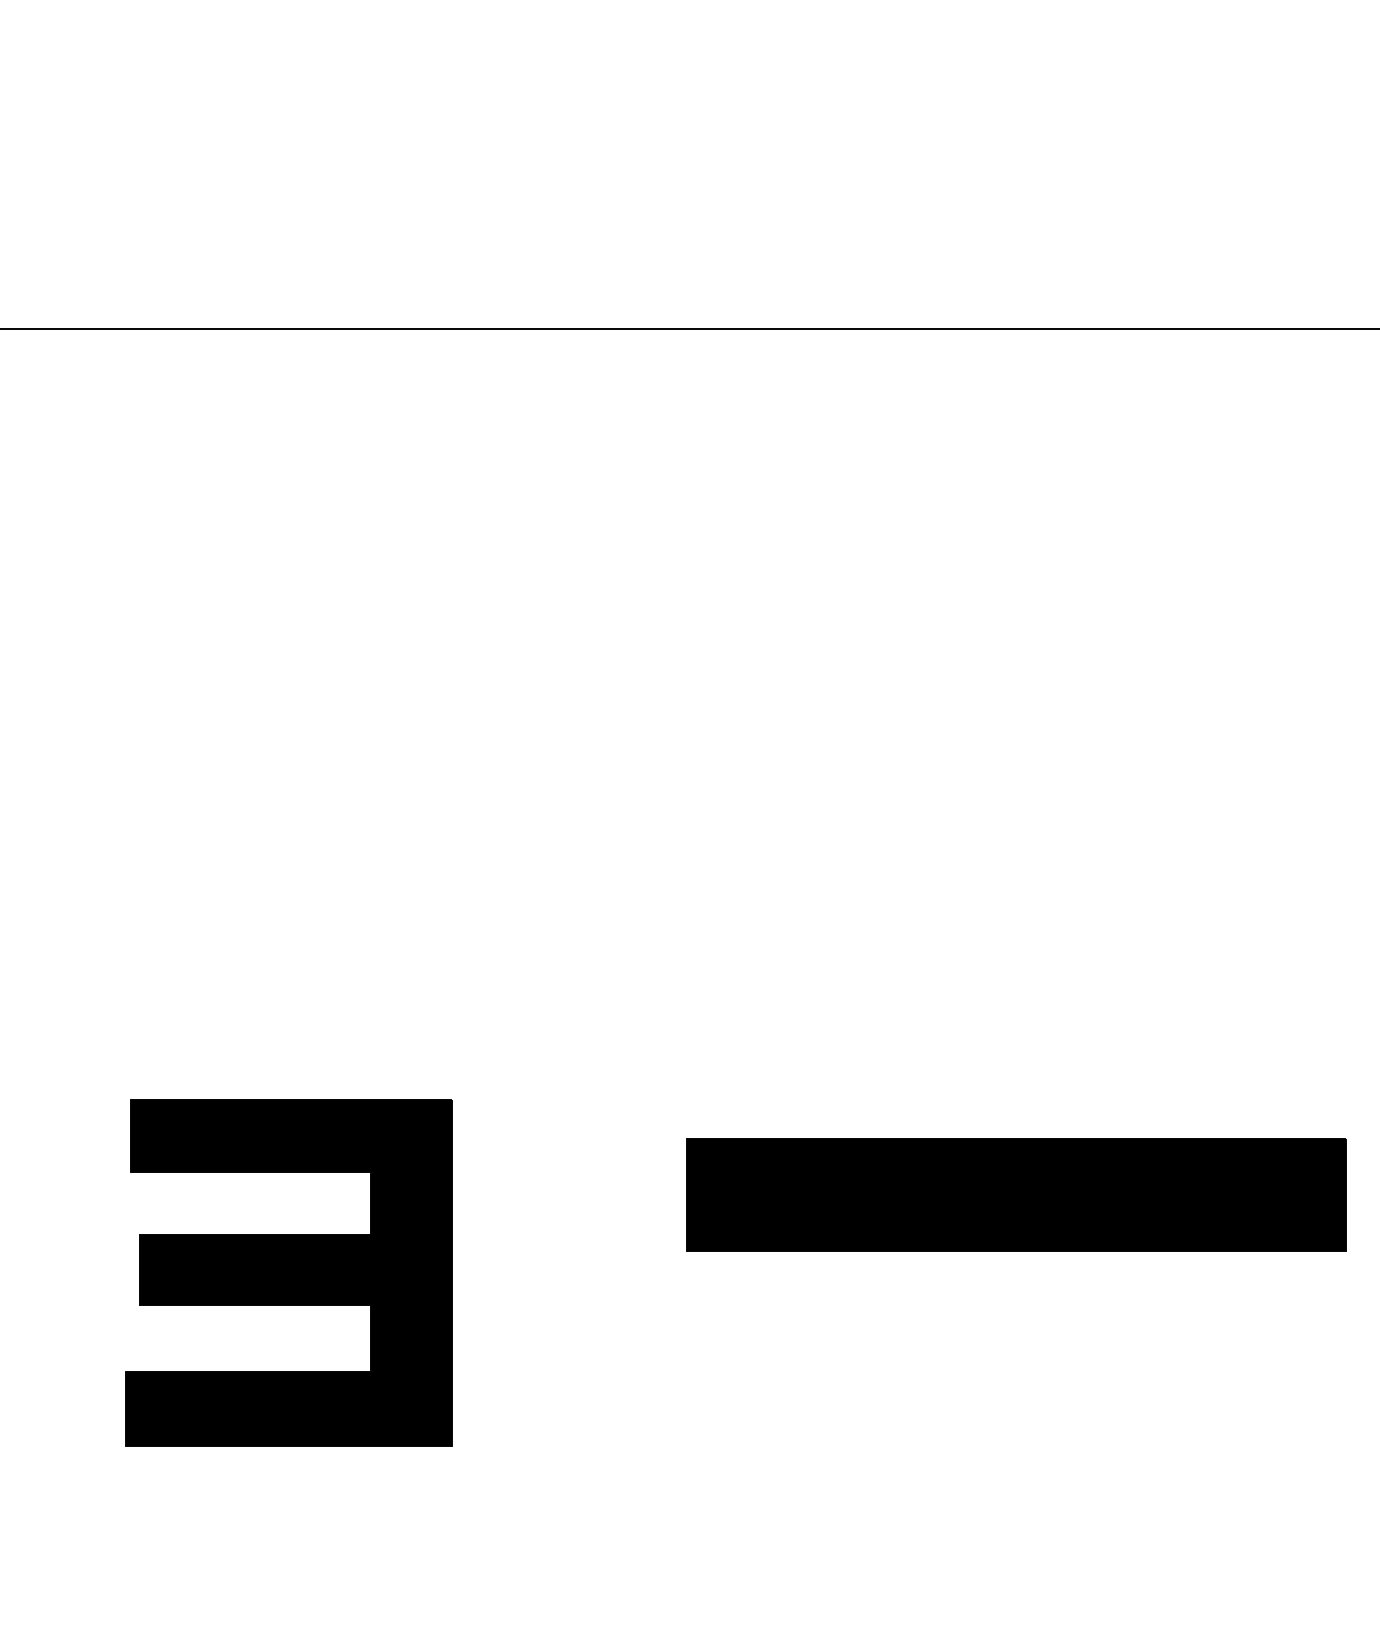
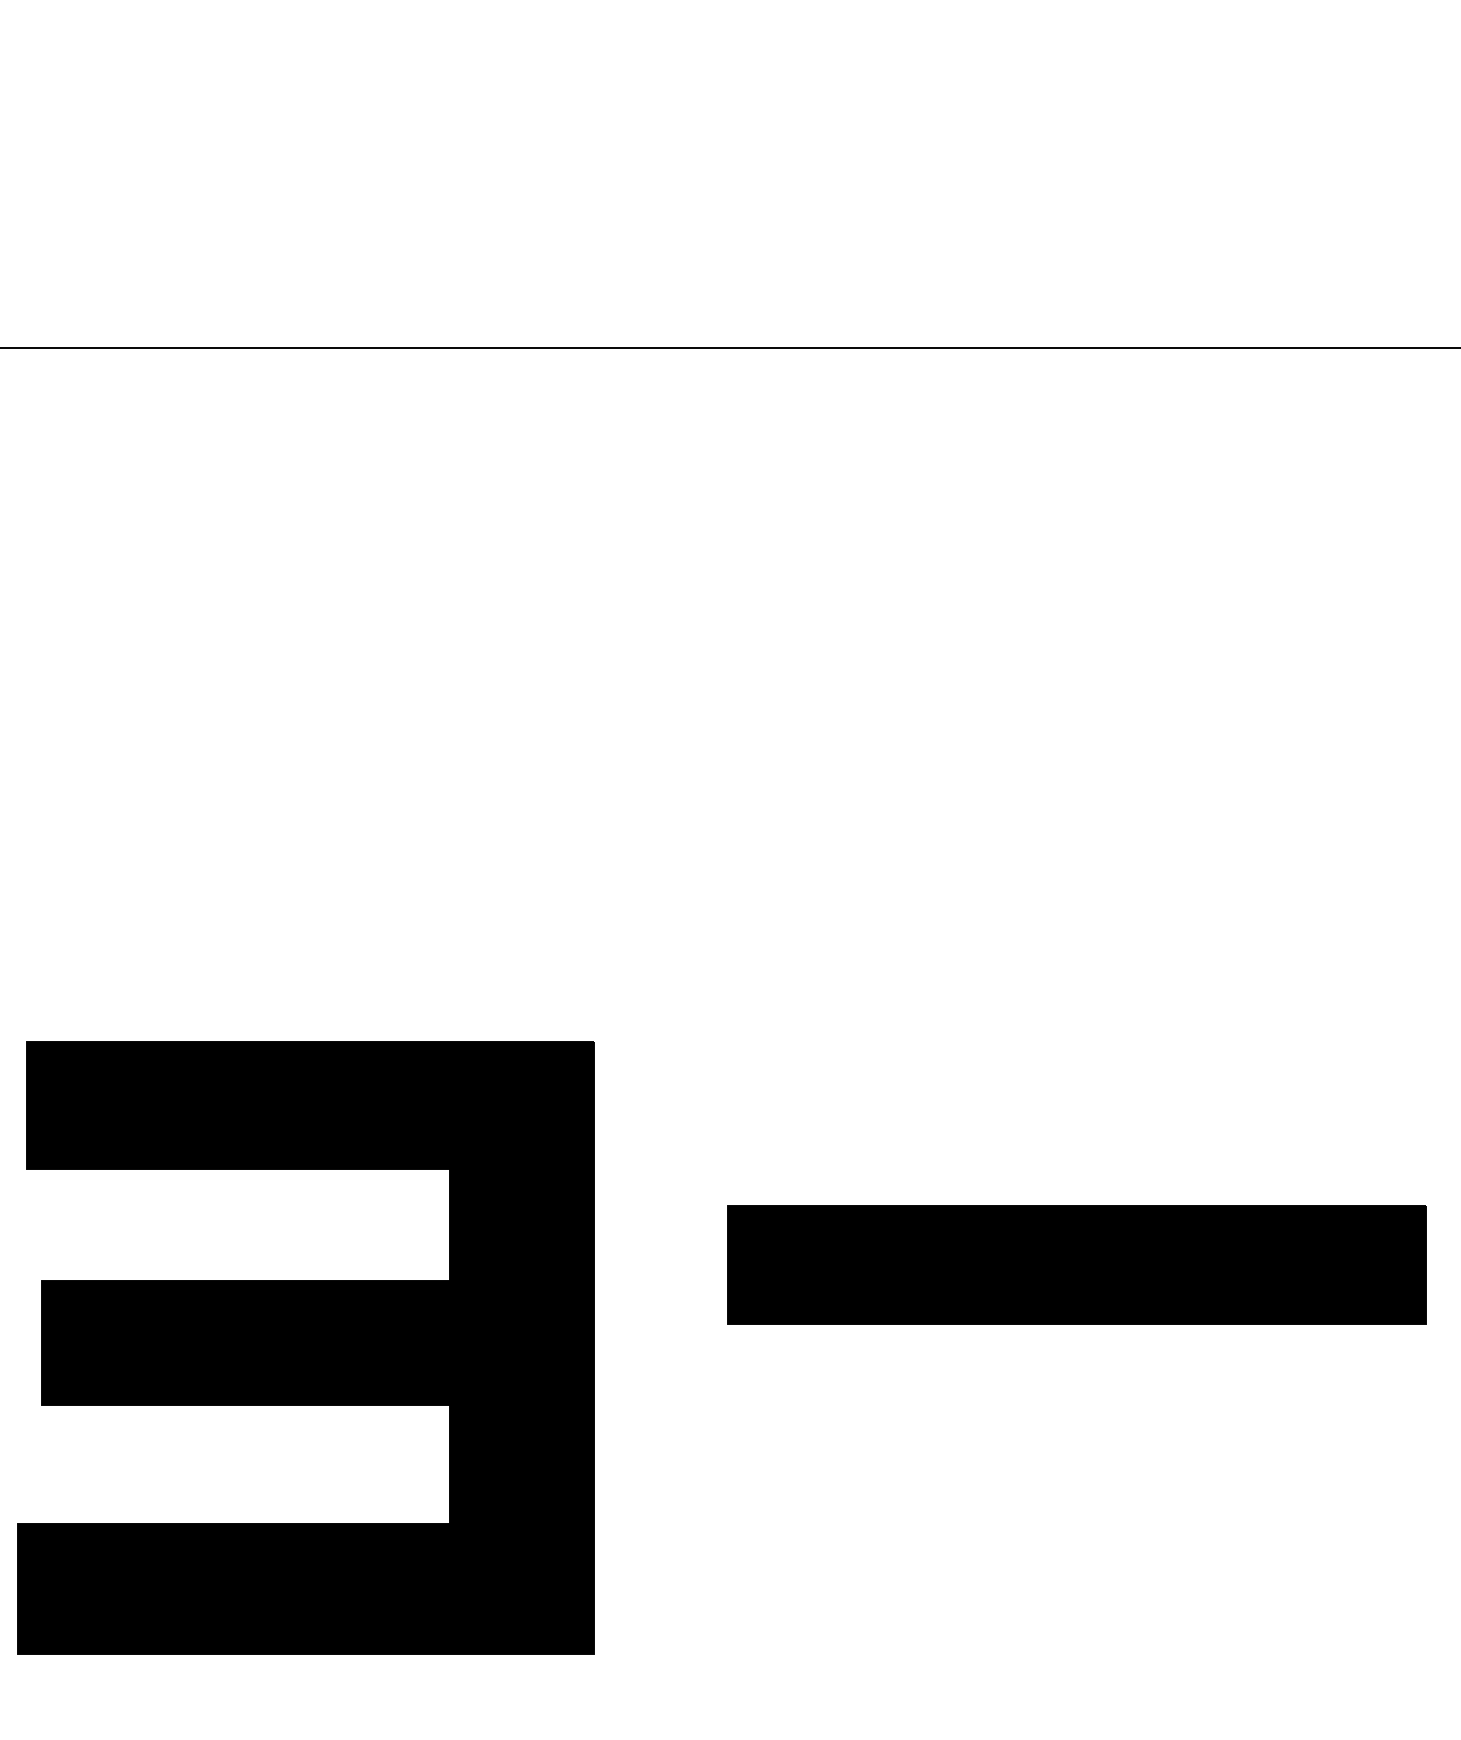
part: (288, 1272) -> (305, 1347), size x1.67

